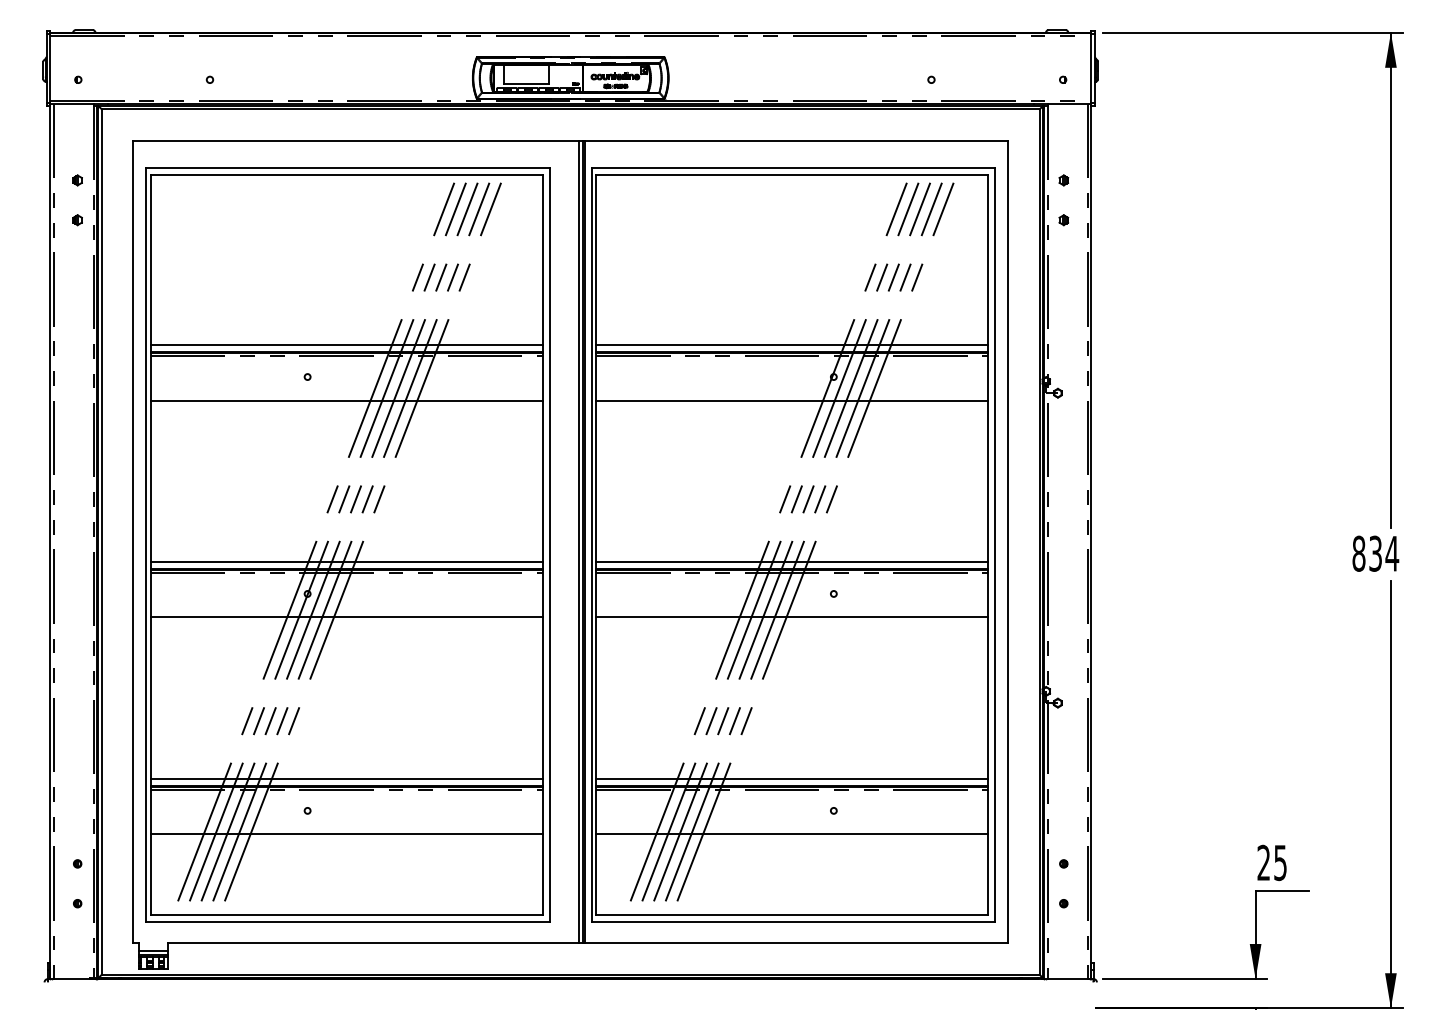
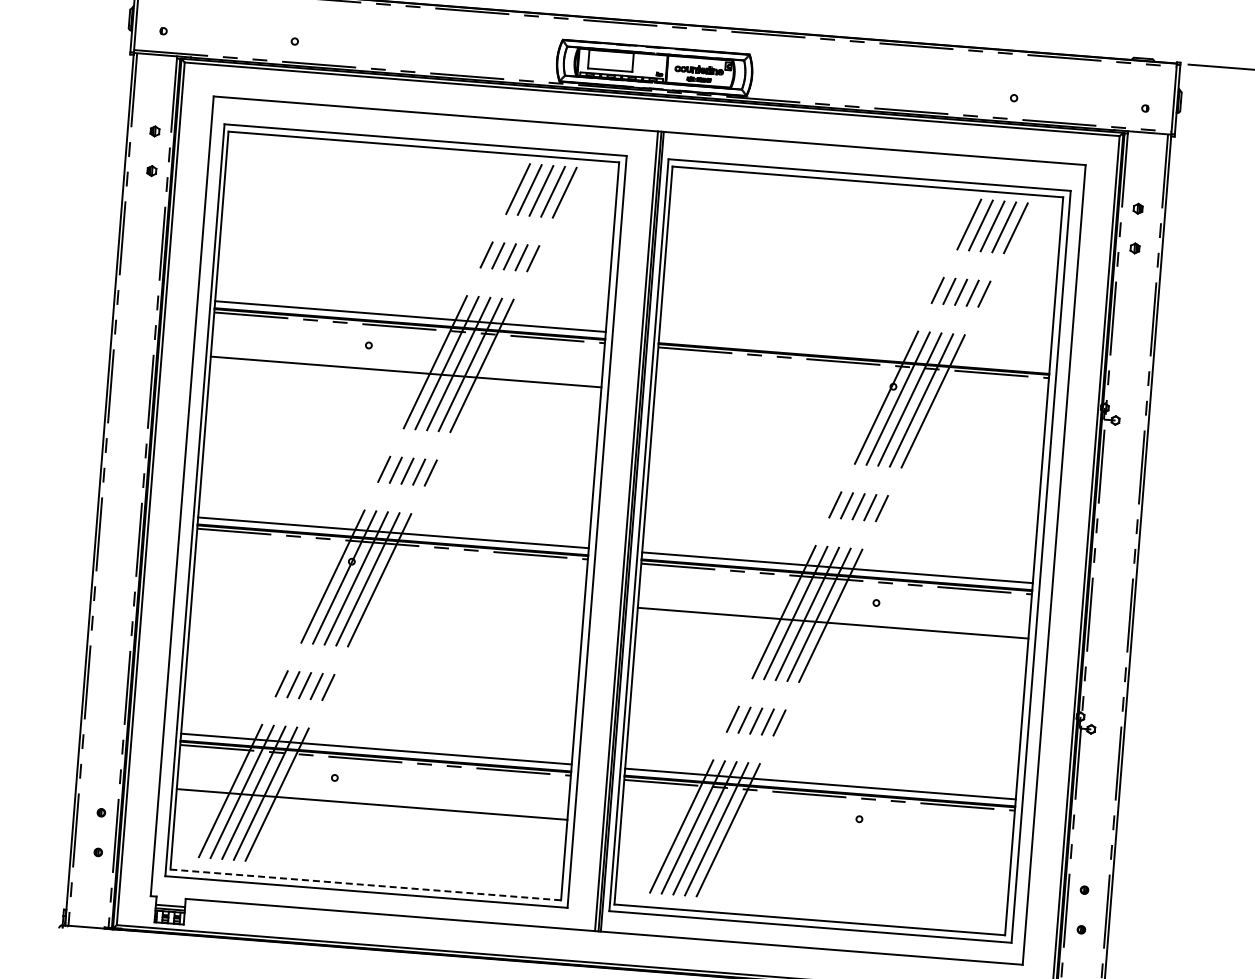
line: (792, 344) -> (854, 351), removed
line: (792, 400) -> (850, 406), removed
line: (346, 617) -> (388, 588), removed
line: (792, 834) -> (816, 839), removed
line: (346, 915) -> (365, 885), solid -> dashed

